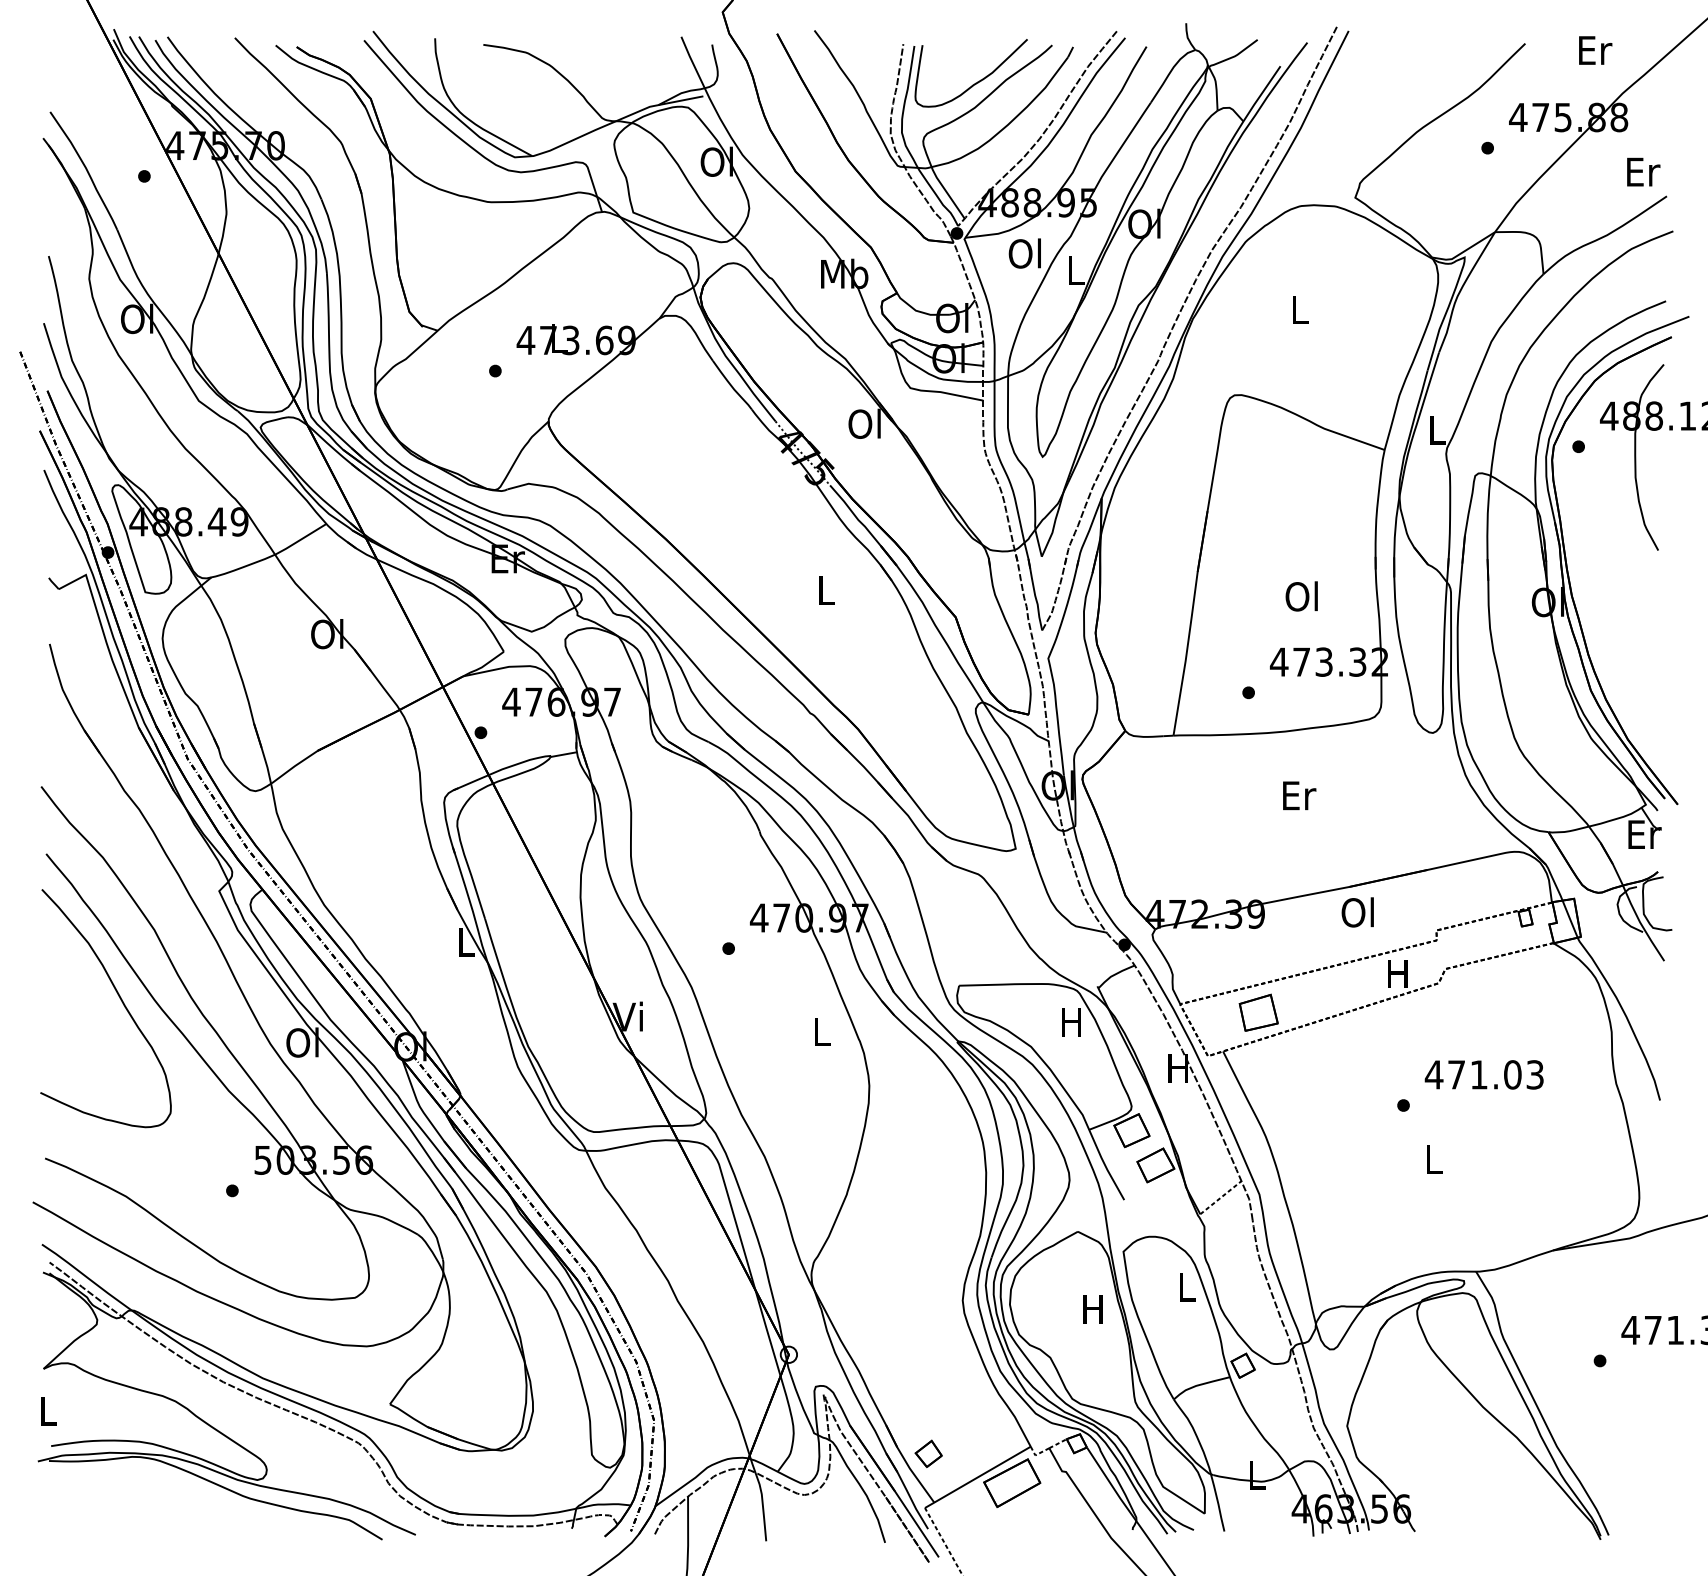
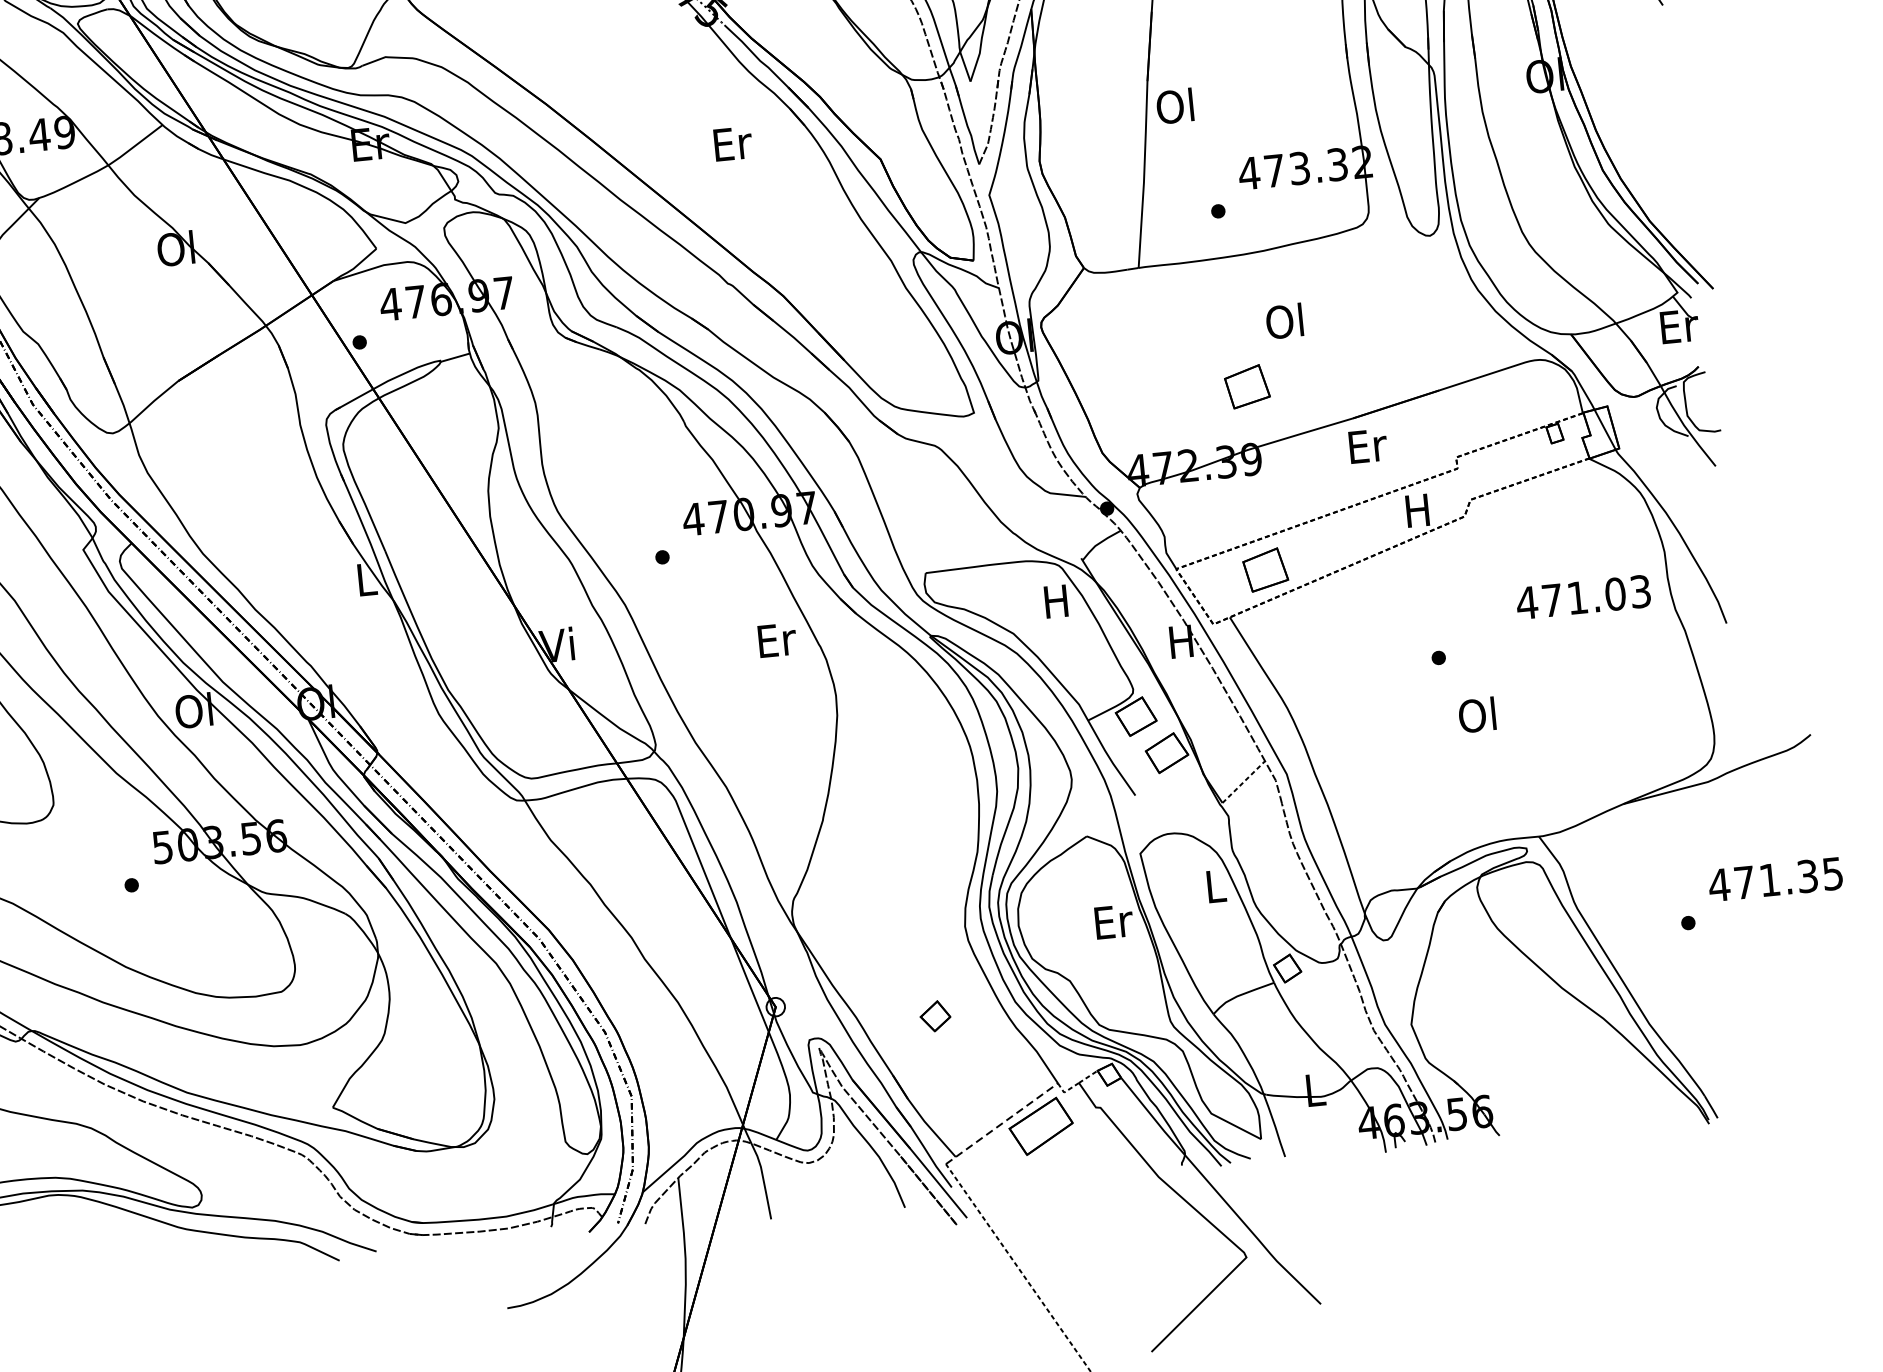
text: (827, 590) -> (733, 143), L -> Er
text: (1301, 596) -> (1174, 106), moved
text: (1298, 795) -> (1285, 321), Er -> Ol
part: (1258, 849) -> (1246, 386), added
text: (1358, 912) -> (1366, 446), Ol -> Er
text: (822, 1031) -> (777, 639), L -> Er
text: (1483, 1074) -> (1582, 597), moved
text: (1432, 1159) -> (1477, 715), L -> Ol
text: (1094, 1309) -> (1114, 921), H -> Er
part: (928, 1453) -> (935, 1015), moved
line: (978, 1477) -> (1002, 1123), solid -> dashed

